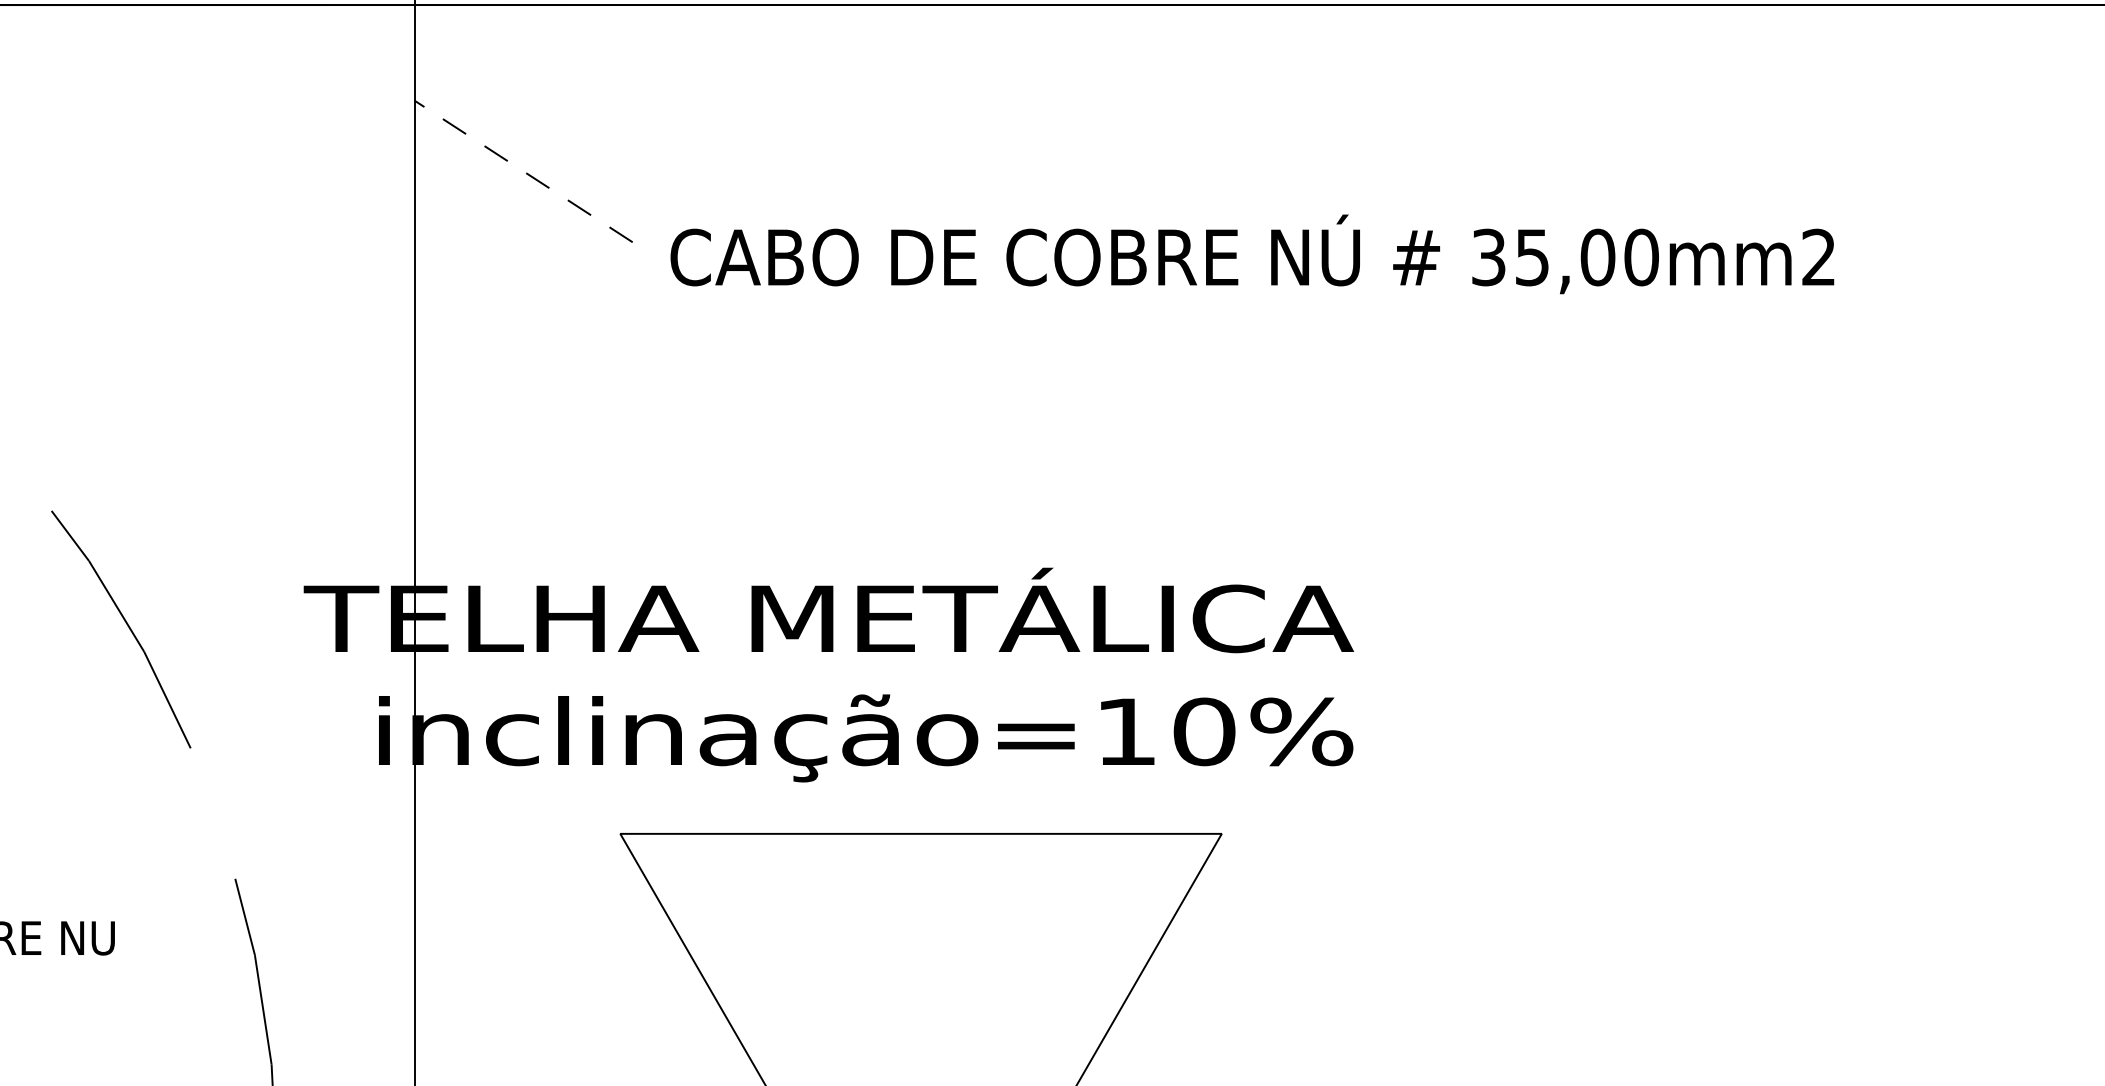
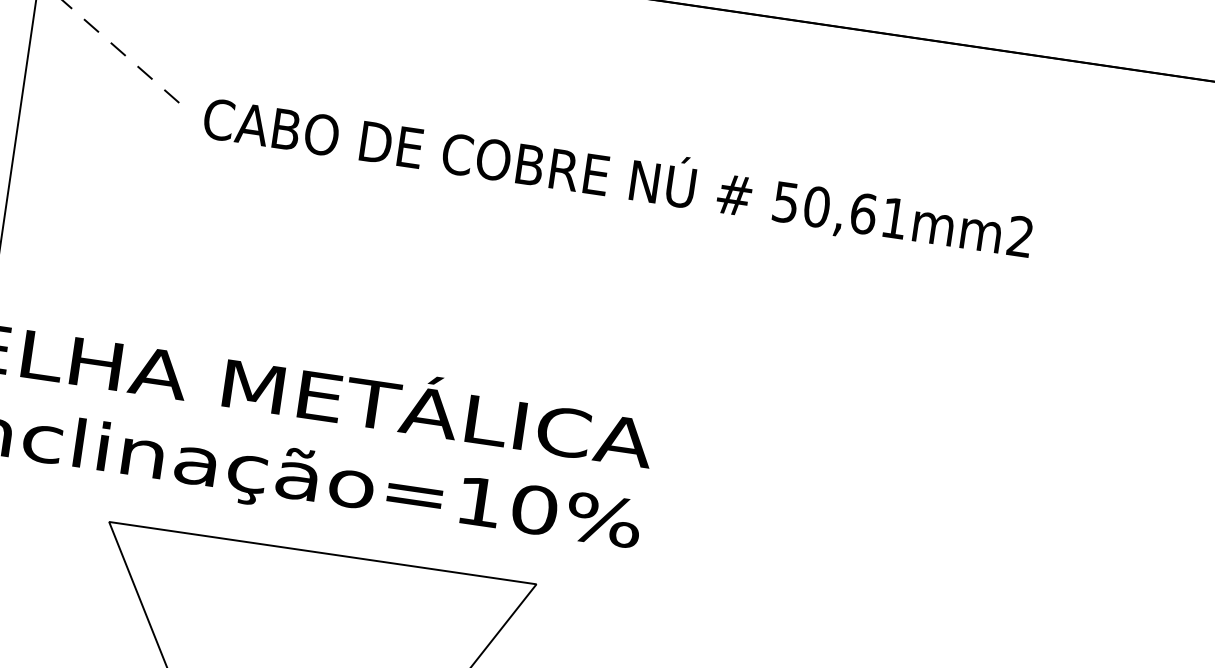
text: (1565, 257) -> (840, 210), 35,00mm2 -> 50,61mm2

